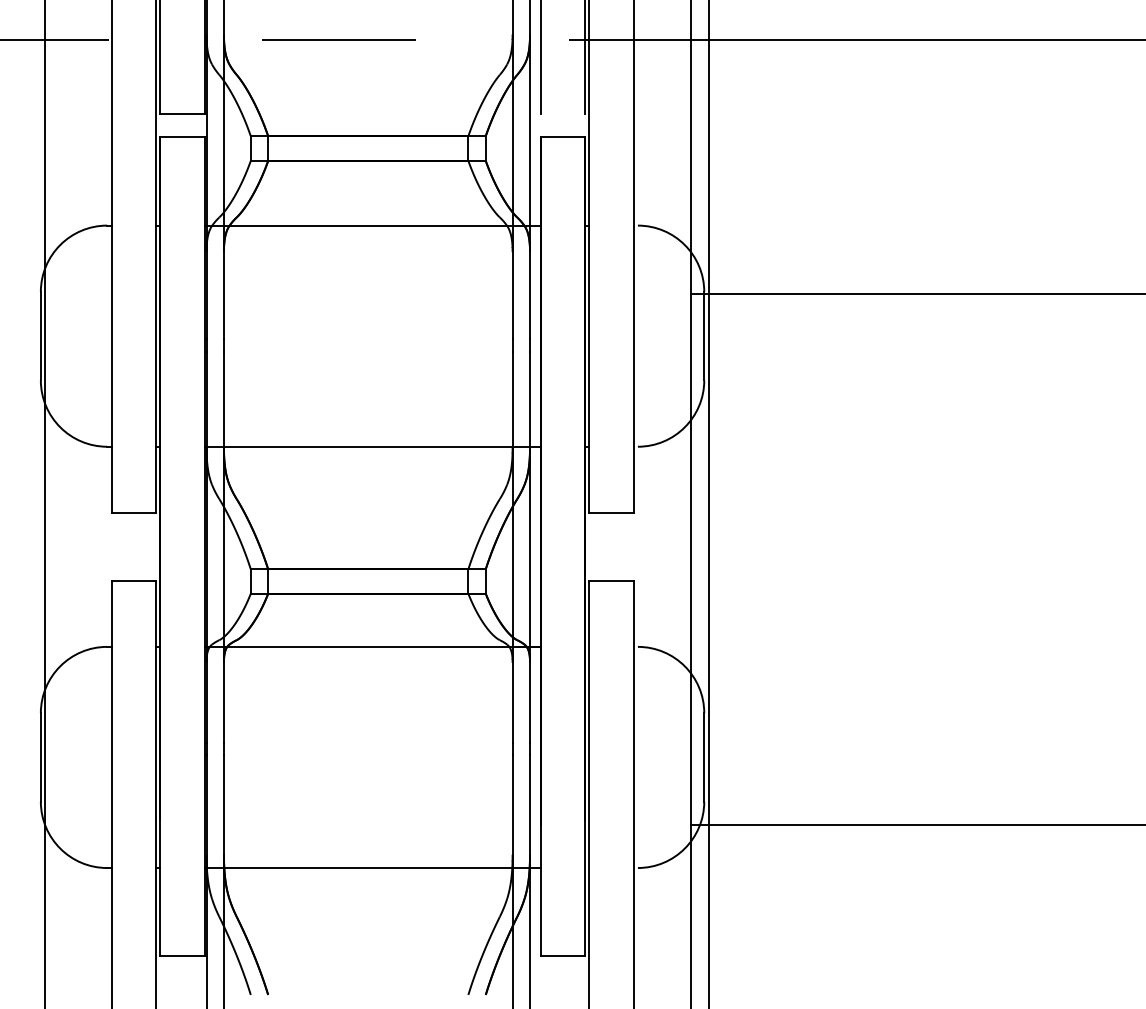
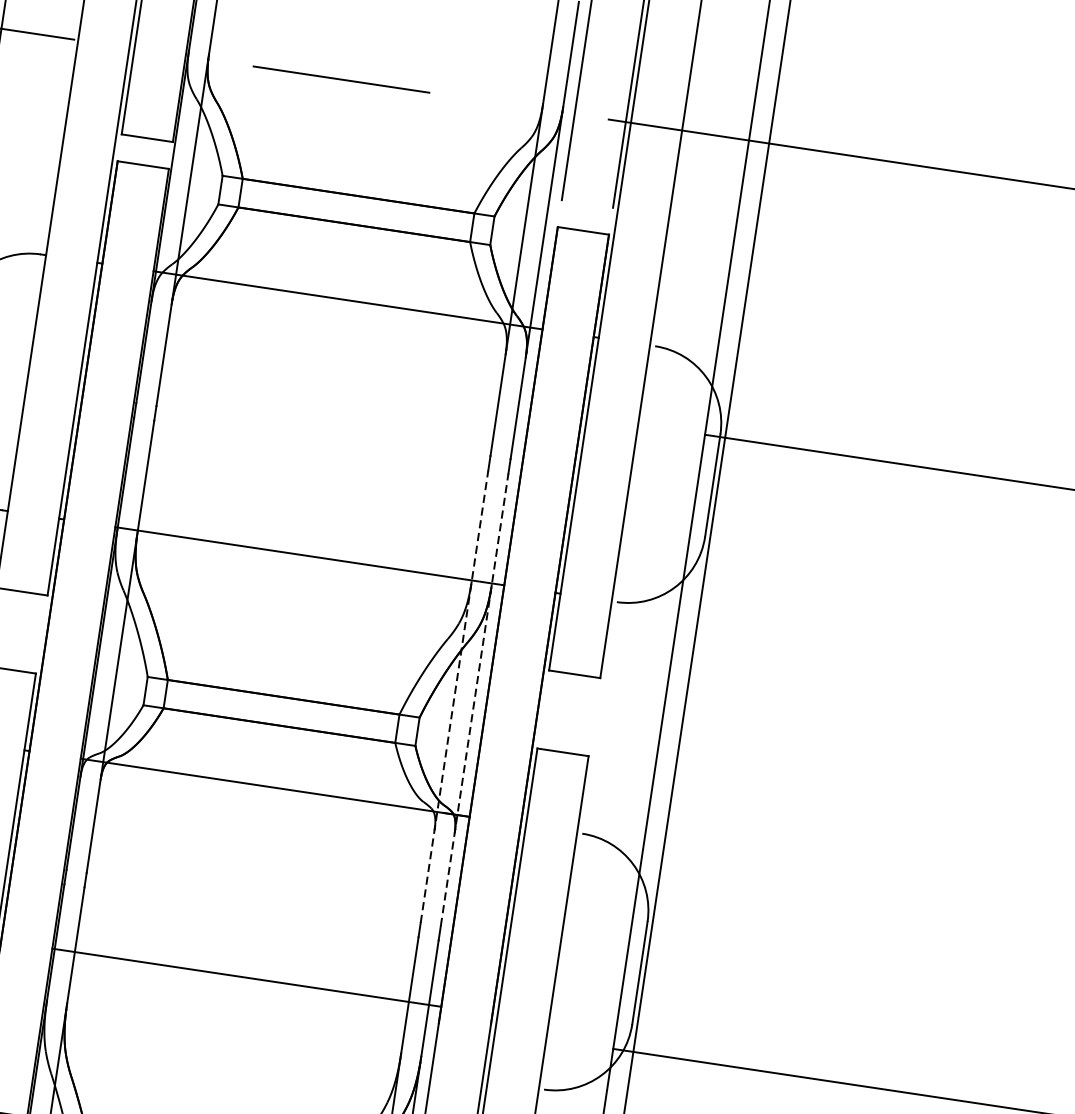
line: (512, 546) -> (454, 695), solid -> dashed
line: (530, 546) -> (475, 698), solid -> dashed
line: (372, 868) -> (246, 978), moved

